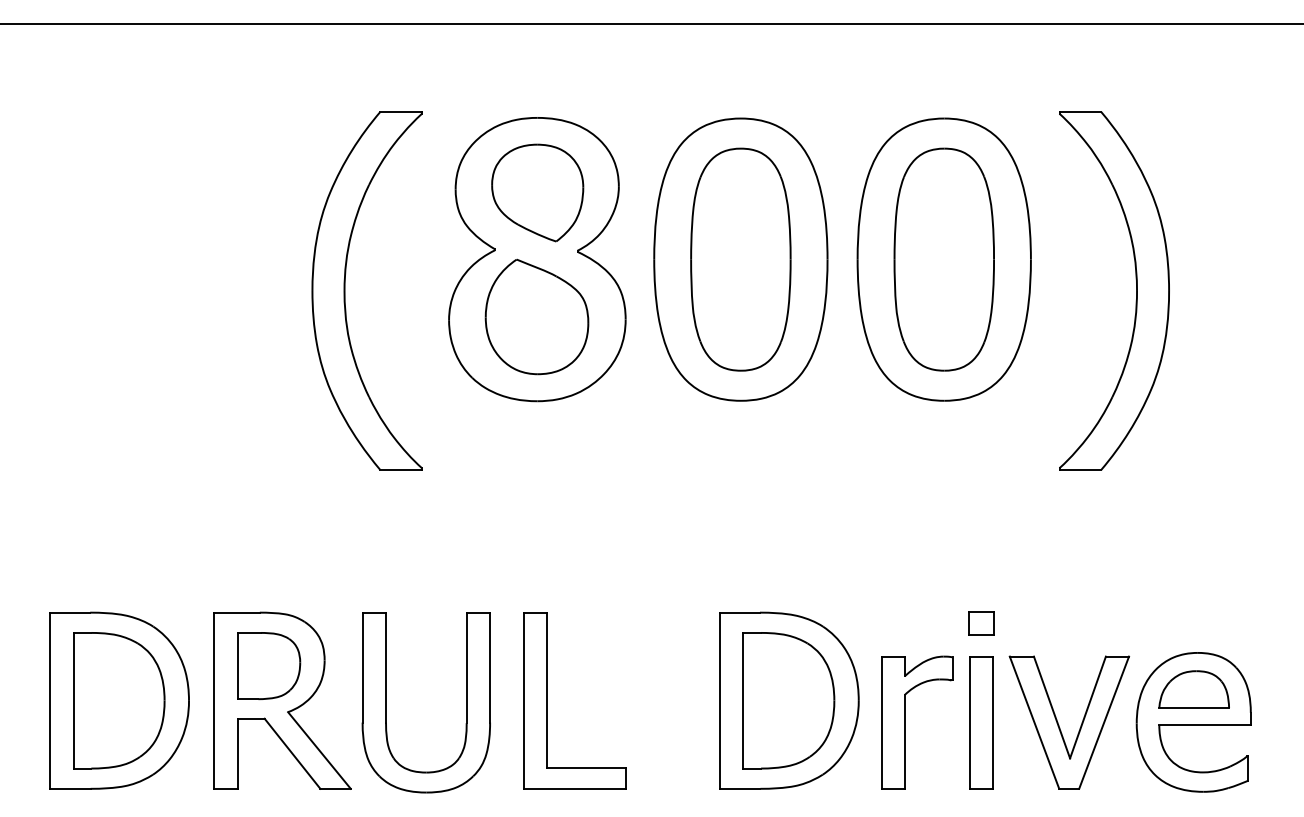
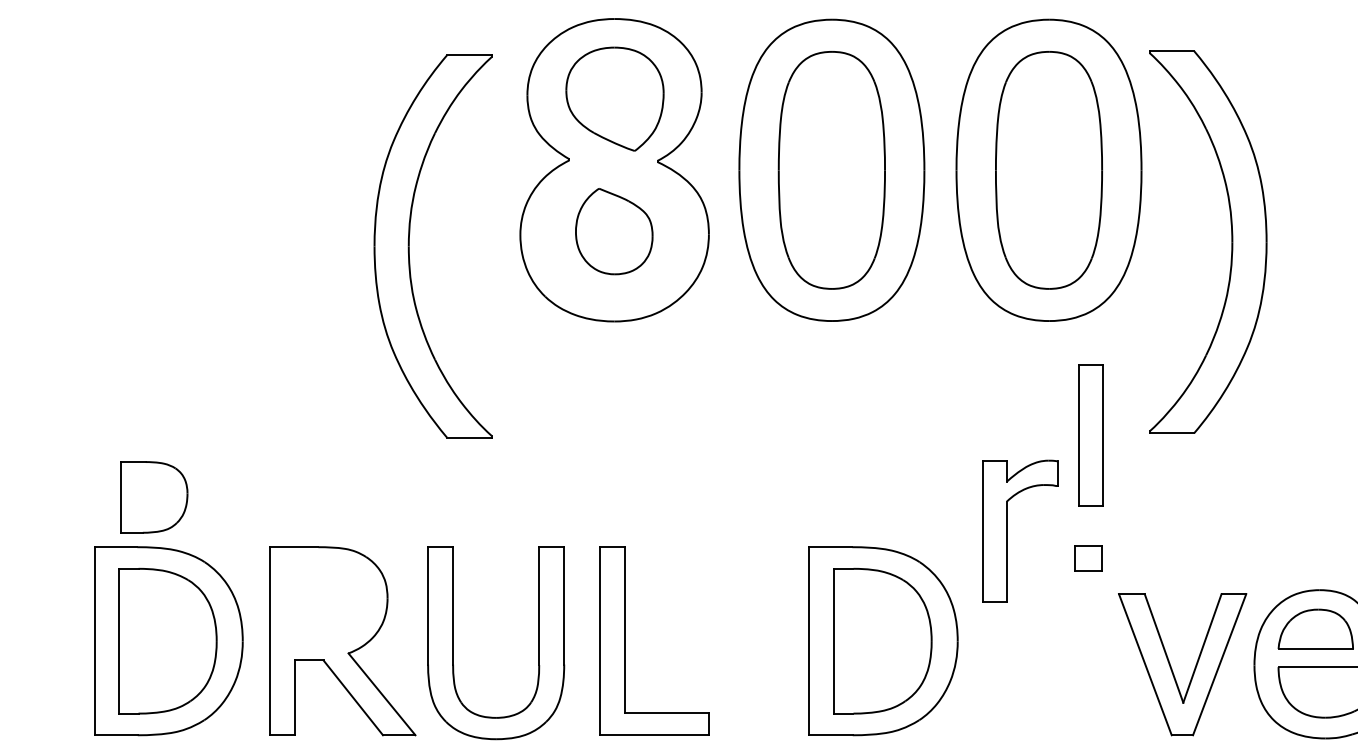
part: (345, 290) -> (409, 245), moved
part: (1136, 290) -> (1231, 241), moved
part: (536, 316) -> (613, 231), size x0.7
part: (269, 666) -> (154, 497), moved
part: (905, 722) -> (1007, 531), moved
part: (981, 722) -> (1090, 434), moved

